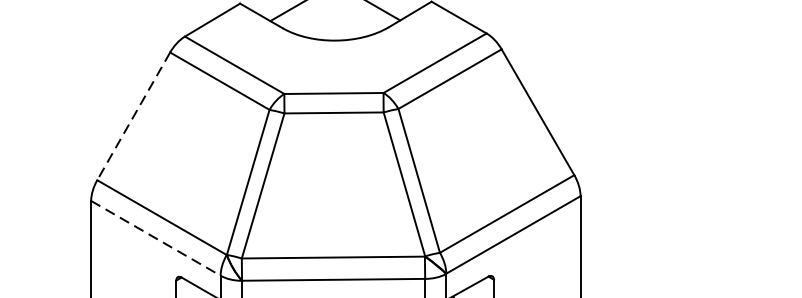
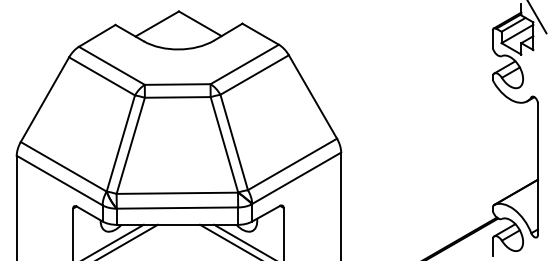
line: (133, 116) -> (44, 99), dashed -> solid
line: (155, 238) -> (59, 180), dashed -> solid

